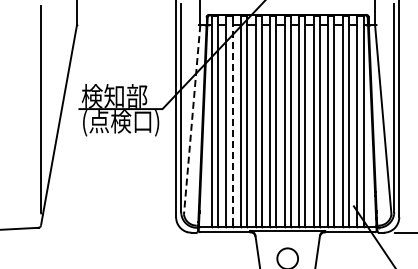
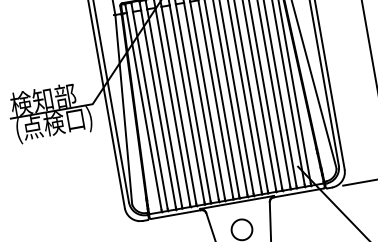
line: (192, 120) -> (124, 110), dashed -> solid
line: (232, 125) -> (164, 108), dashed -> solid

